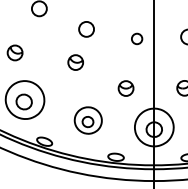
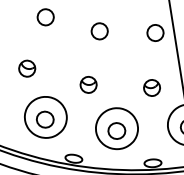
circle: (136, 38) -> (154, 32), size x1.43
part: (75, 62) -> (88, 84), moved
part: (88, 120) -> (117, 128), size x1.43

